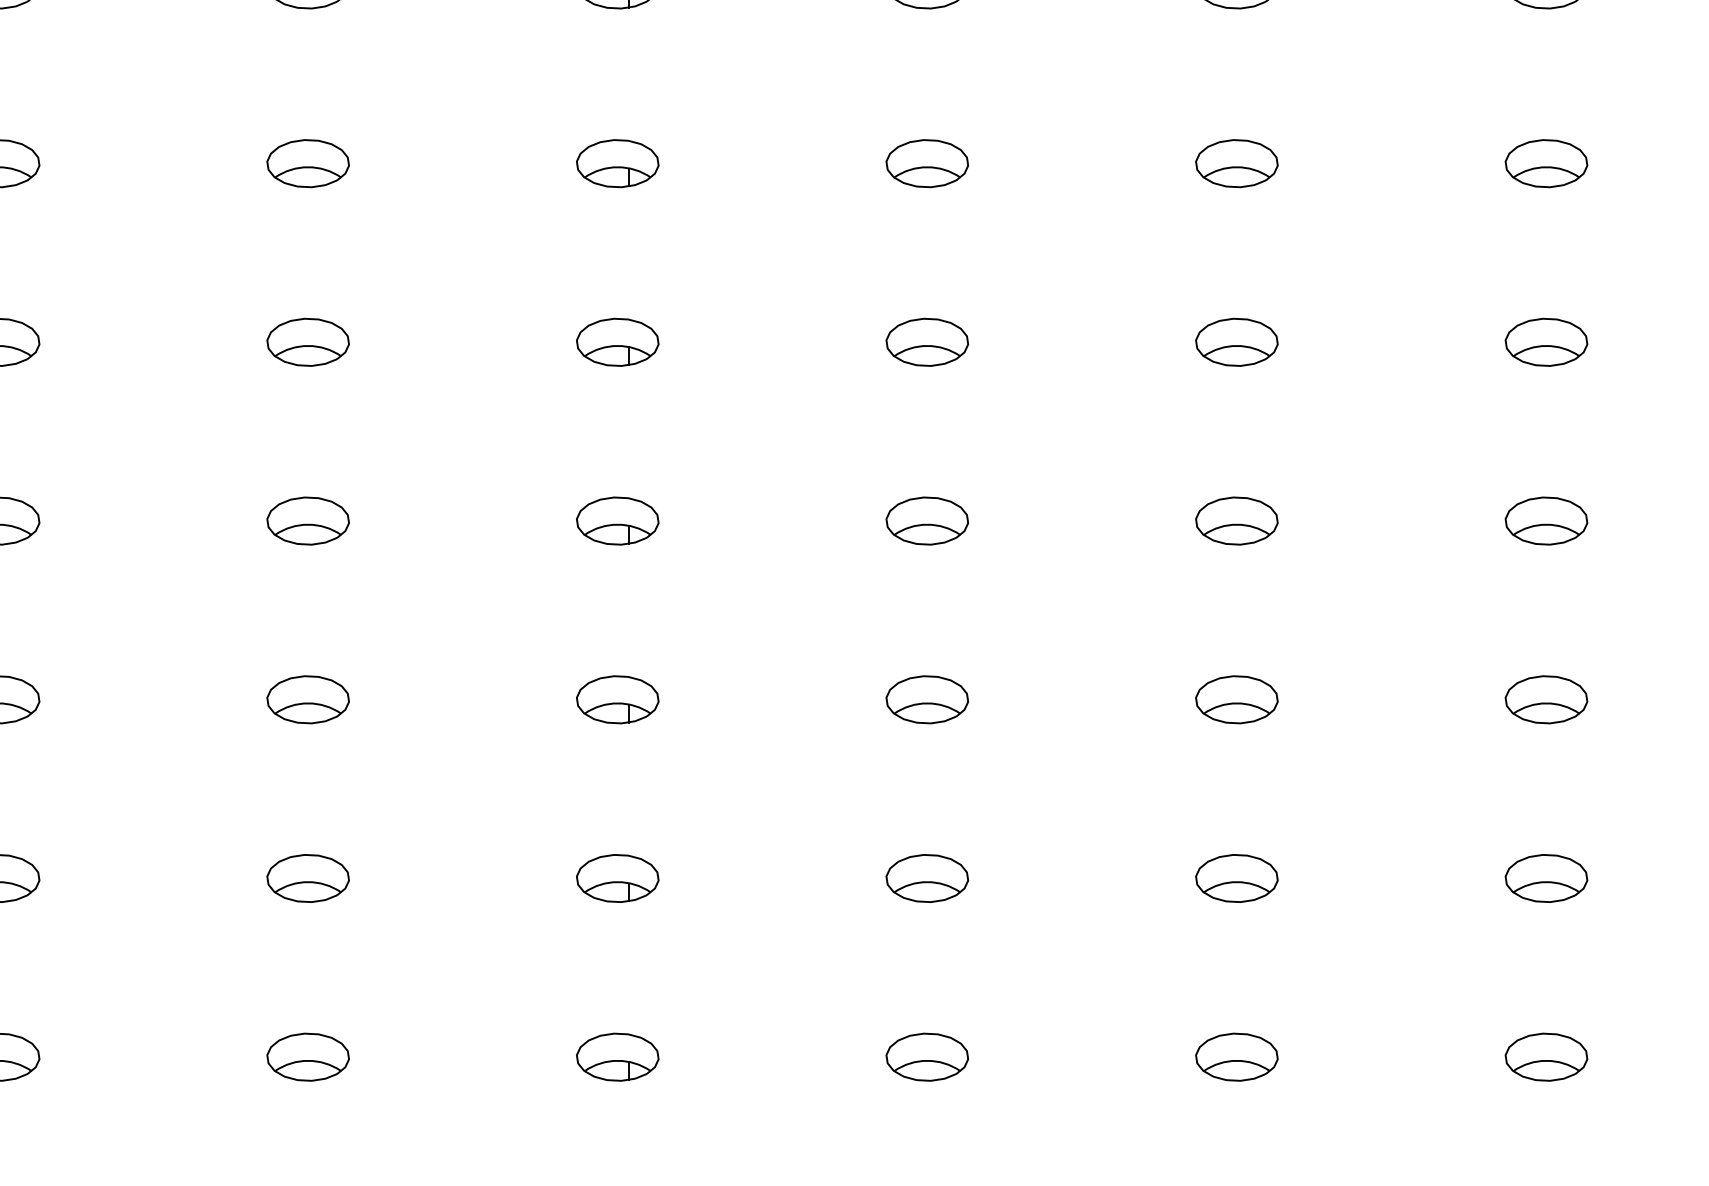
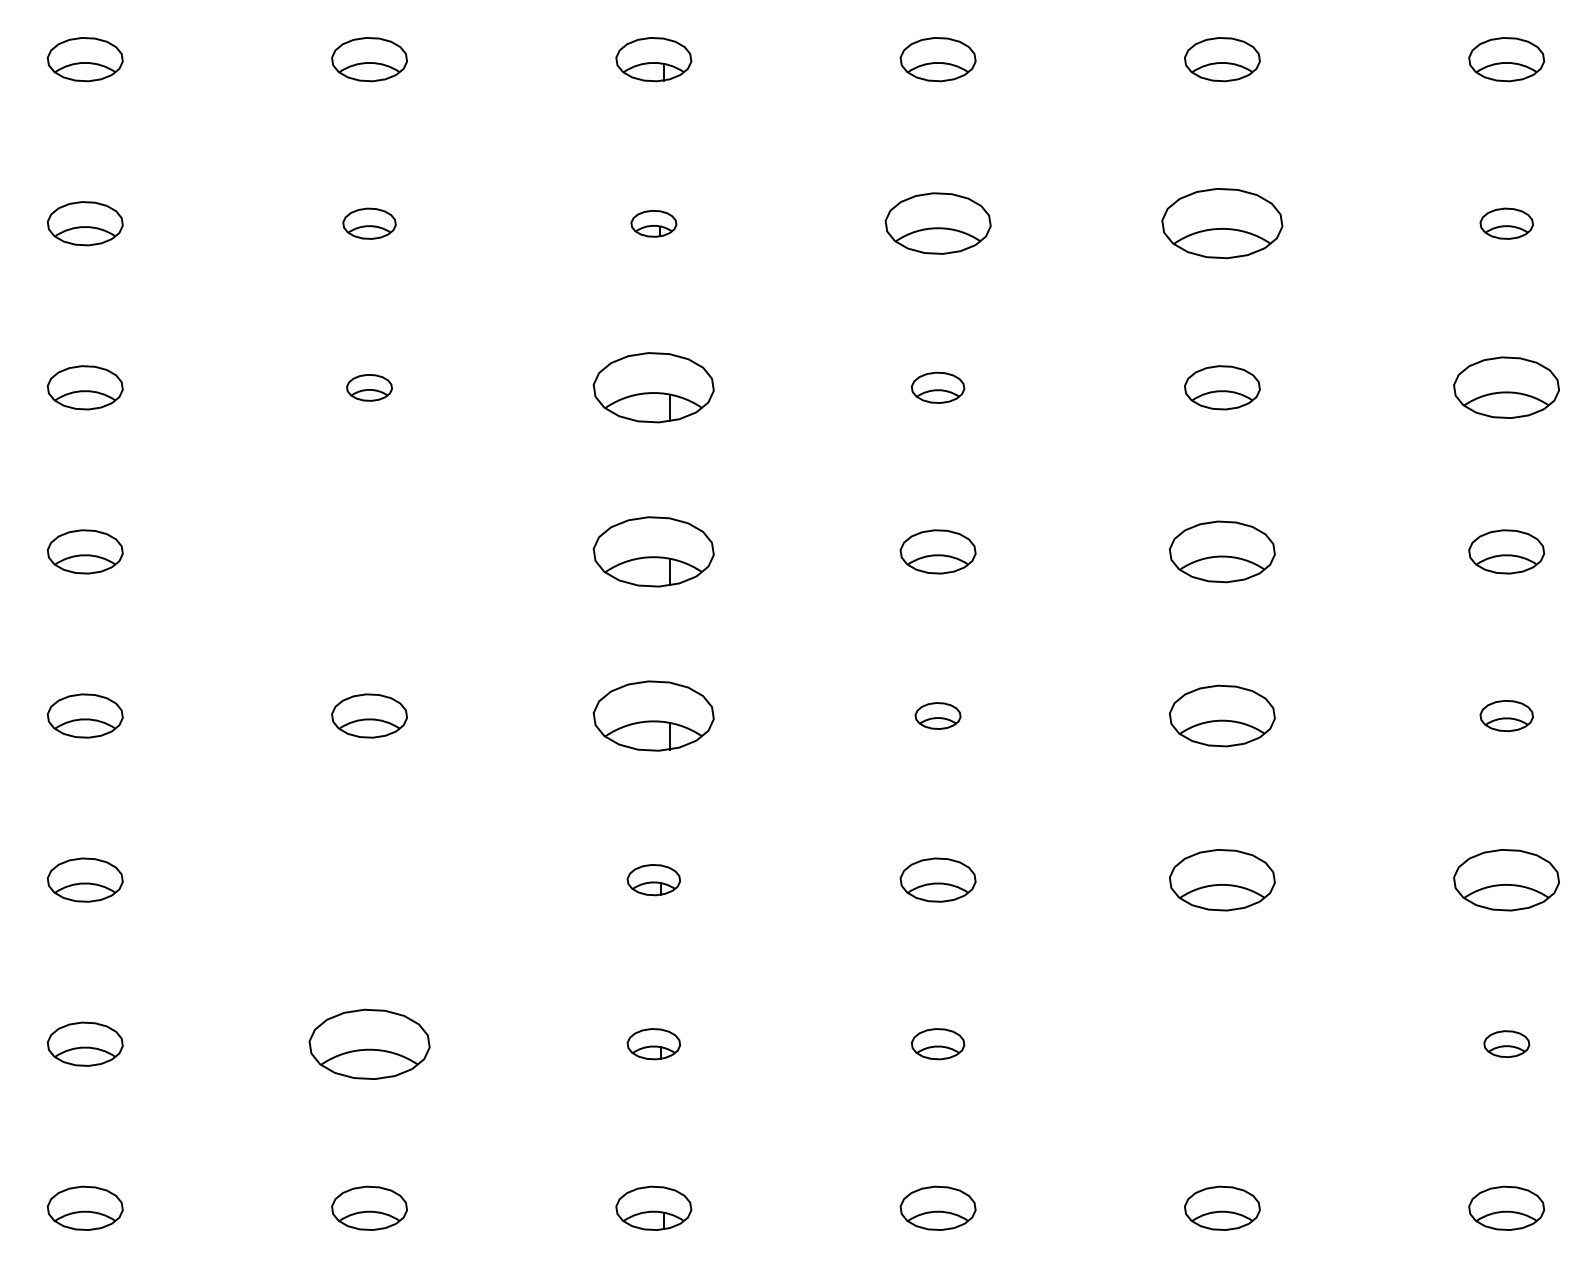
part: (308, 163) -> (369, 223), size x0.7
part: (617, 163) -> (653, 223), size x0.6
part: (926, 163) -> (937, 223), size x1.4
part: (1237, 163) -> (1222, 223), size x1.6
part: (1546, 163) -> (1506, 223), size x0.7
part: (308, 342) -> (369, 387), size x0.6
part: (617, 342) -> (653, 387), size x1.6
part: (926, 342) -> (937, 387), size x0.7
part: (1546, 342) -> (1506, 387), size x1.4
part: (308, 520) -> (369, 551), removed
part: (617, 520) -> (653, 551), size x1.6
part: (1237, 520) -> (1222, 551), size x1.4
part: (617, 699) -> (653, 715), size x1.6
part: (926, 699) -> (937, 715), size x0.6
part: (1237, 699) -> (1222, 715), size x1.4
part: (1546, 699) -> (1506, 715), size x0.7
part: (308, 877) -> (369, 879), removed
part: (617, 877) -> (653, 879), size x0.7
part: (1237, 877) -> (1222, 879), size x1.4
part: (1546, 877) -> (1506, 879), size x1.4
part: (308, 1056) -> (369, 1043), size x1.6
part: (617, 1056) -> (653, 1043), size x0.7
part: (926, 1056) -> (937, 1043), size x0.7
part: (1237, 1056) -> (1222, 1043), removed
part: (1546, 1056) -> (1506, 1043), size x0.6

